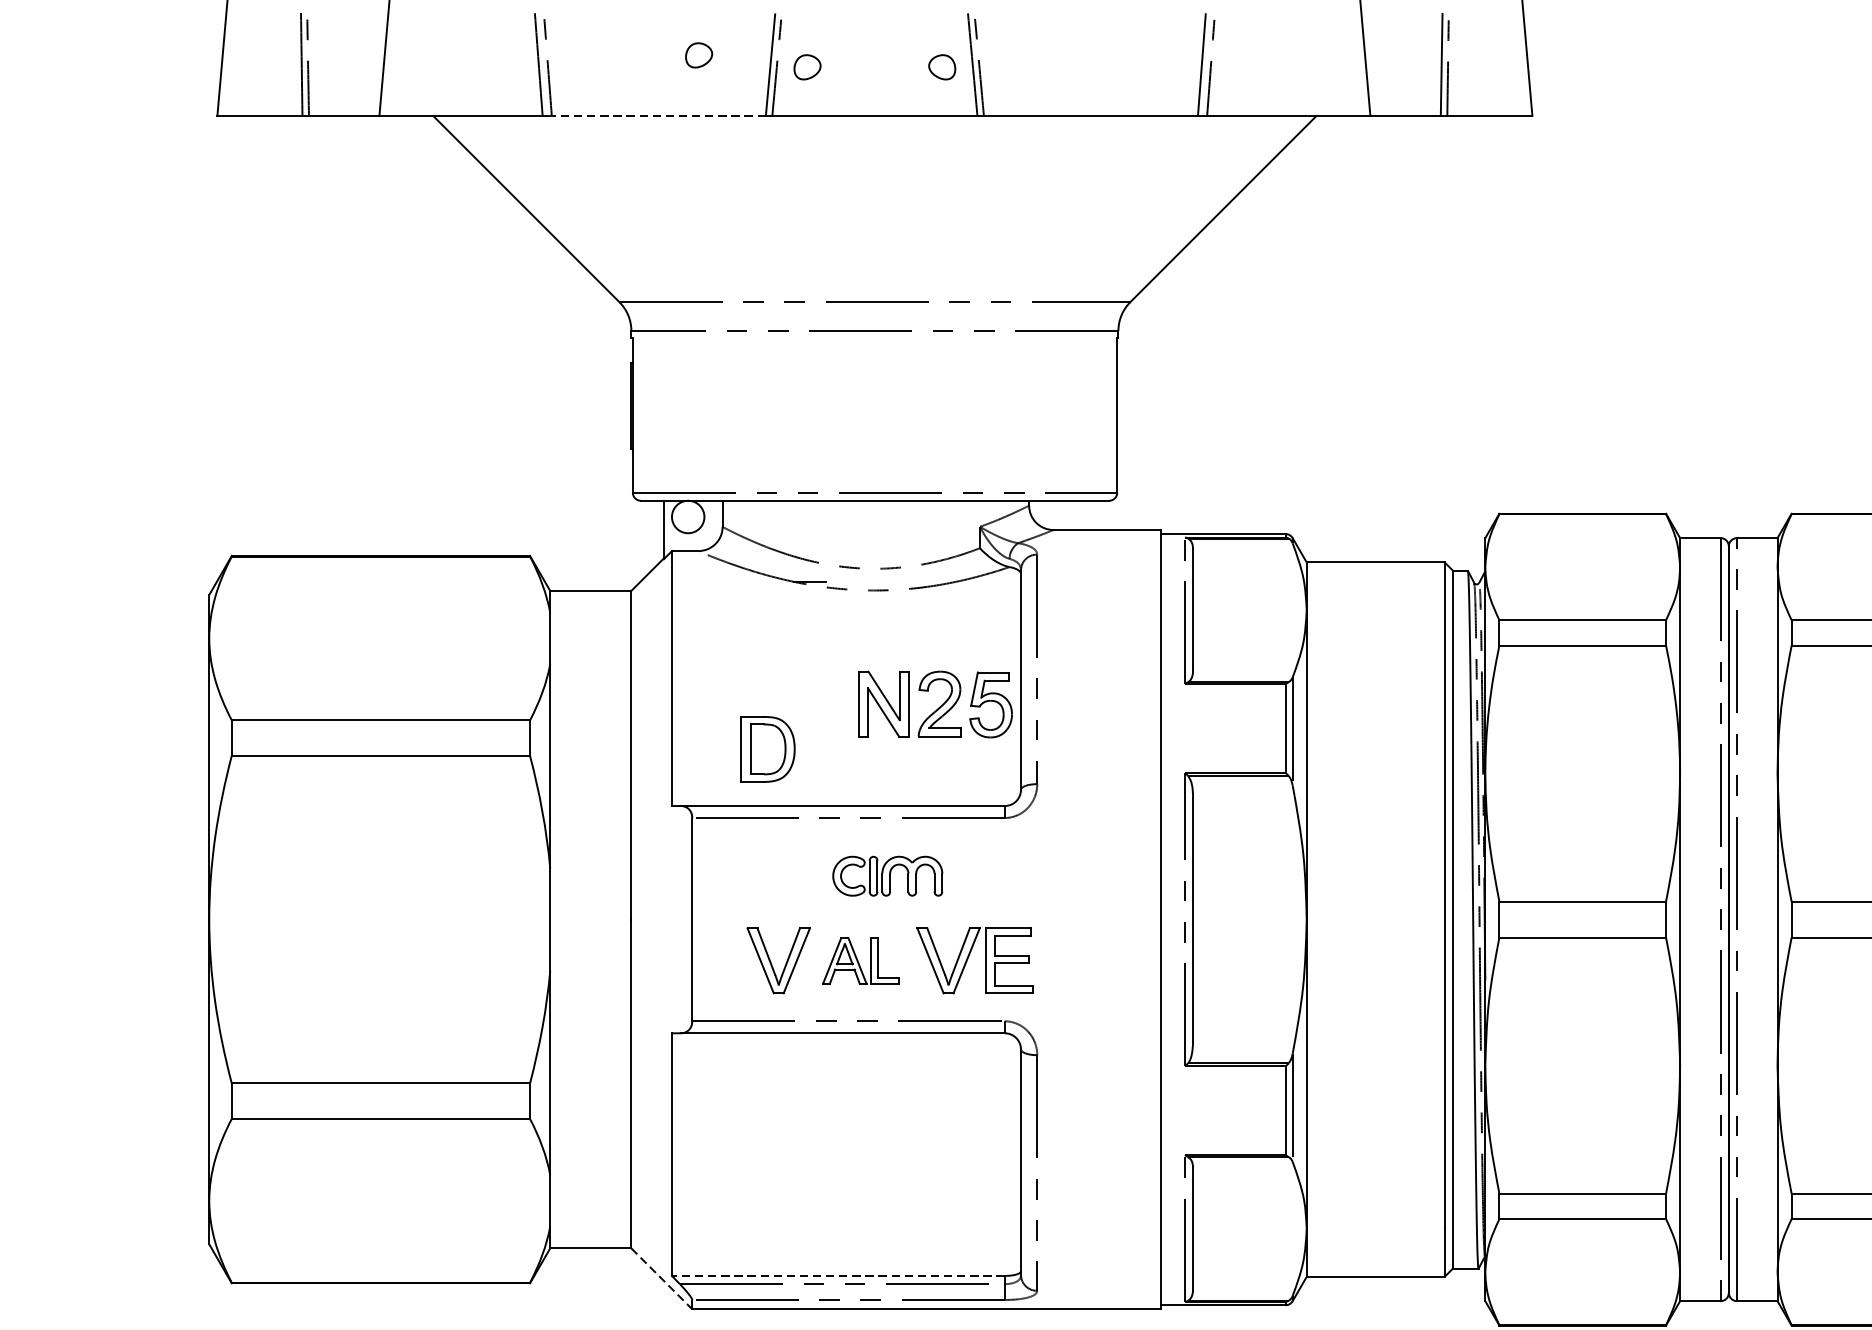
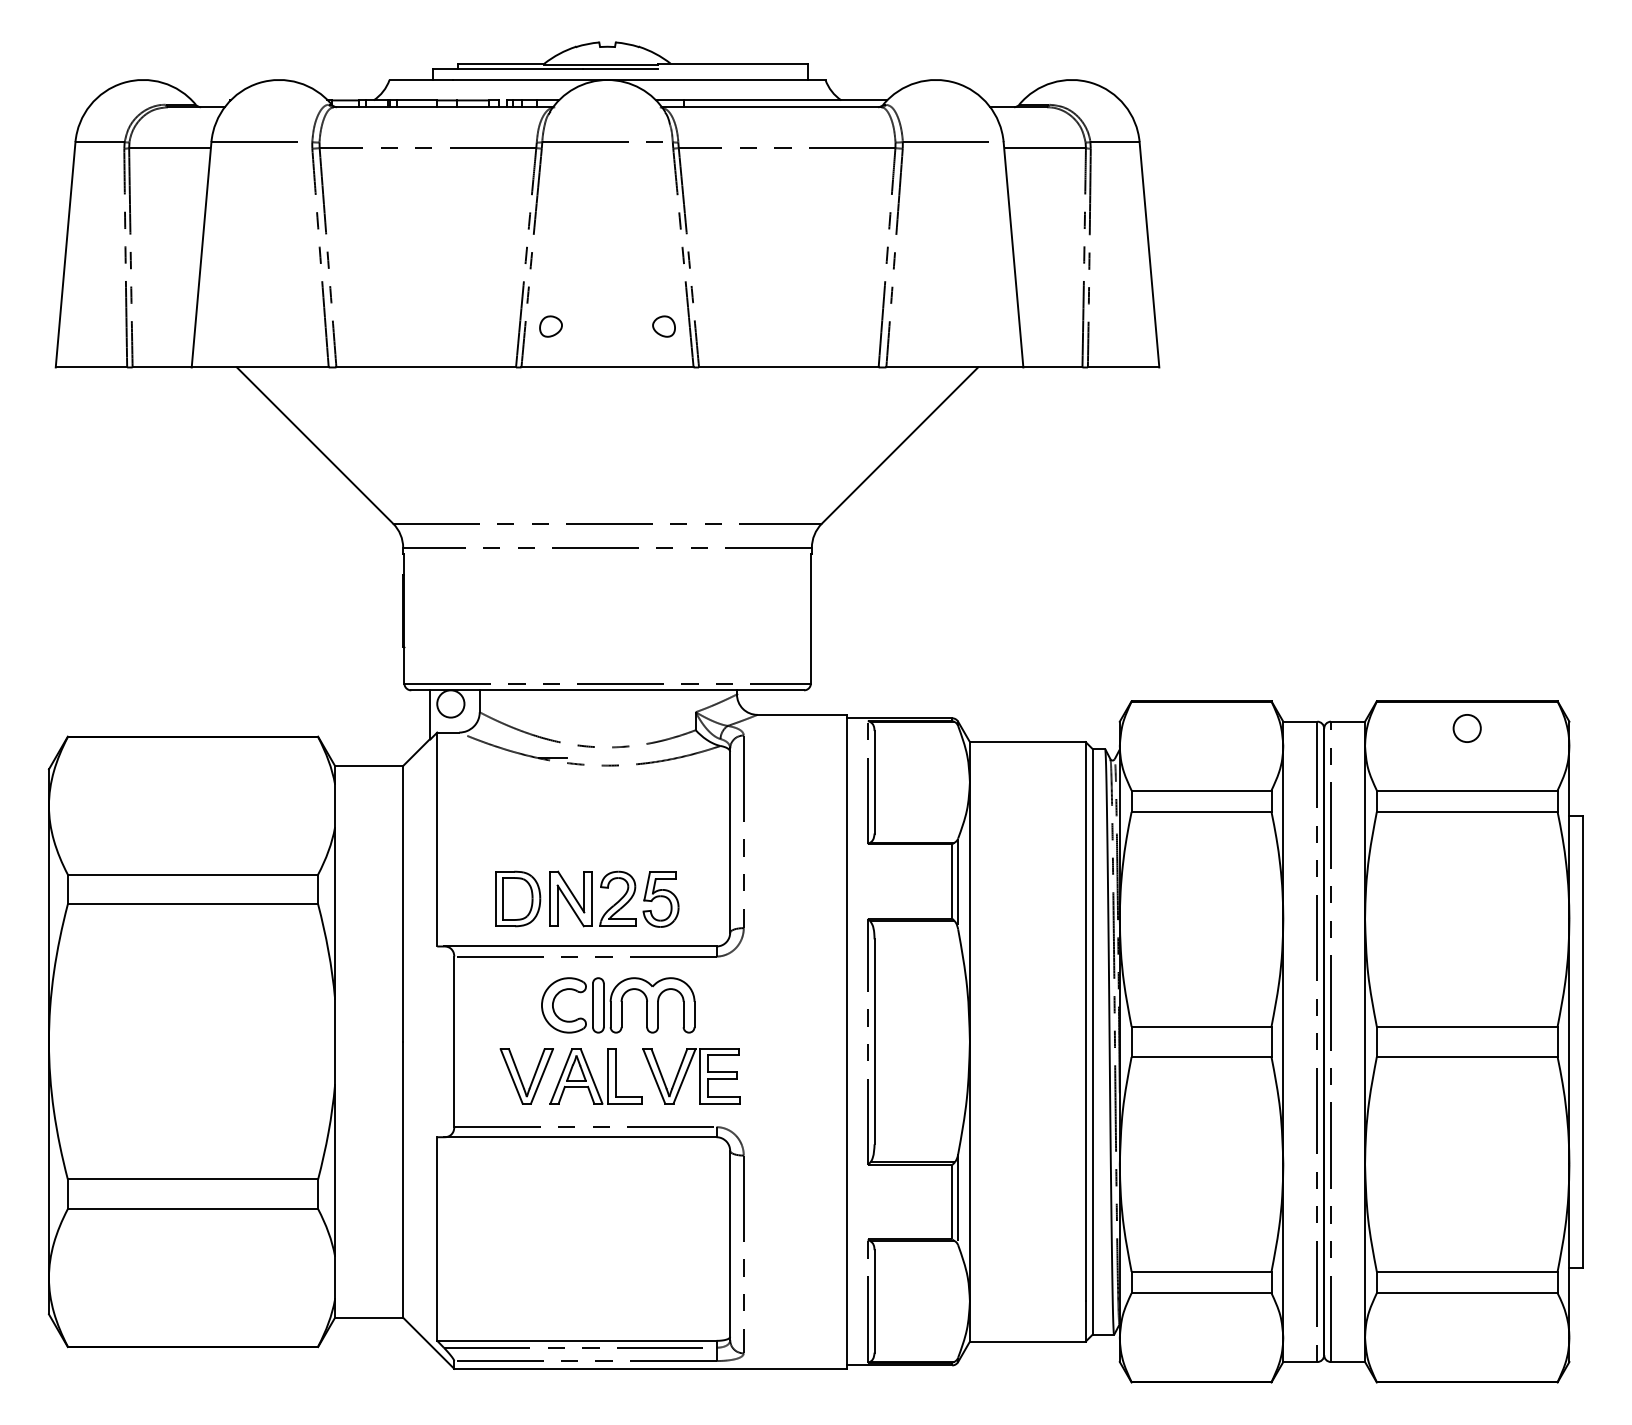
part: (698, 55) -> (459, 316), removed
line: (659, 116) -> (426, 367), dashed -> solid
part: (935, 703) -> (614, 898), moved
part: (887, 876) -> (618, 1005), size x1.67
part: (860, 960) -> (595, 1076), size x1.43
line: (837, 1275) -> (576, 1340), dashed -> solid
line: (662, 1279) -> (429, 1343), dashed -> solid

